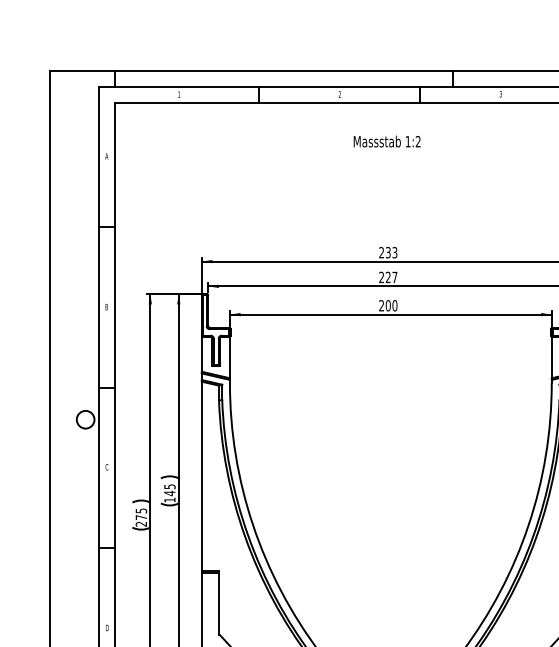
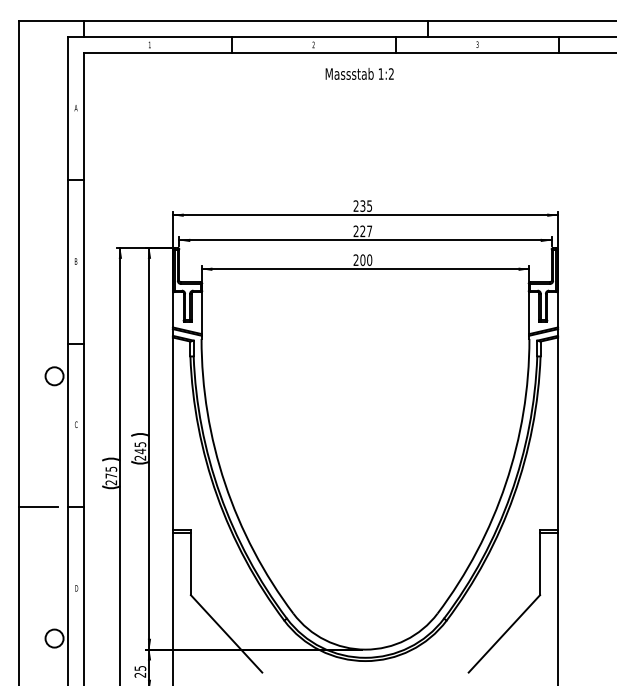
text: (386, 141) -> (359, 73), moved
text: (394, 252) -> (369, 205), 233 -> 235
text: (169, 499) -> (139, 457), 145 -> 245
line: (68, 548) -> (37, 507), added

